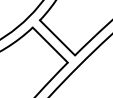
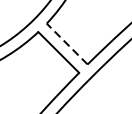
line: (57, 37) -> (67, 43), solid -> dashed

